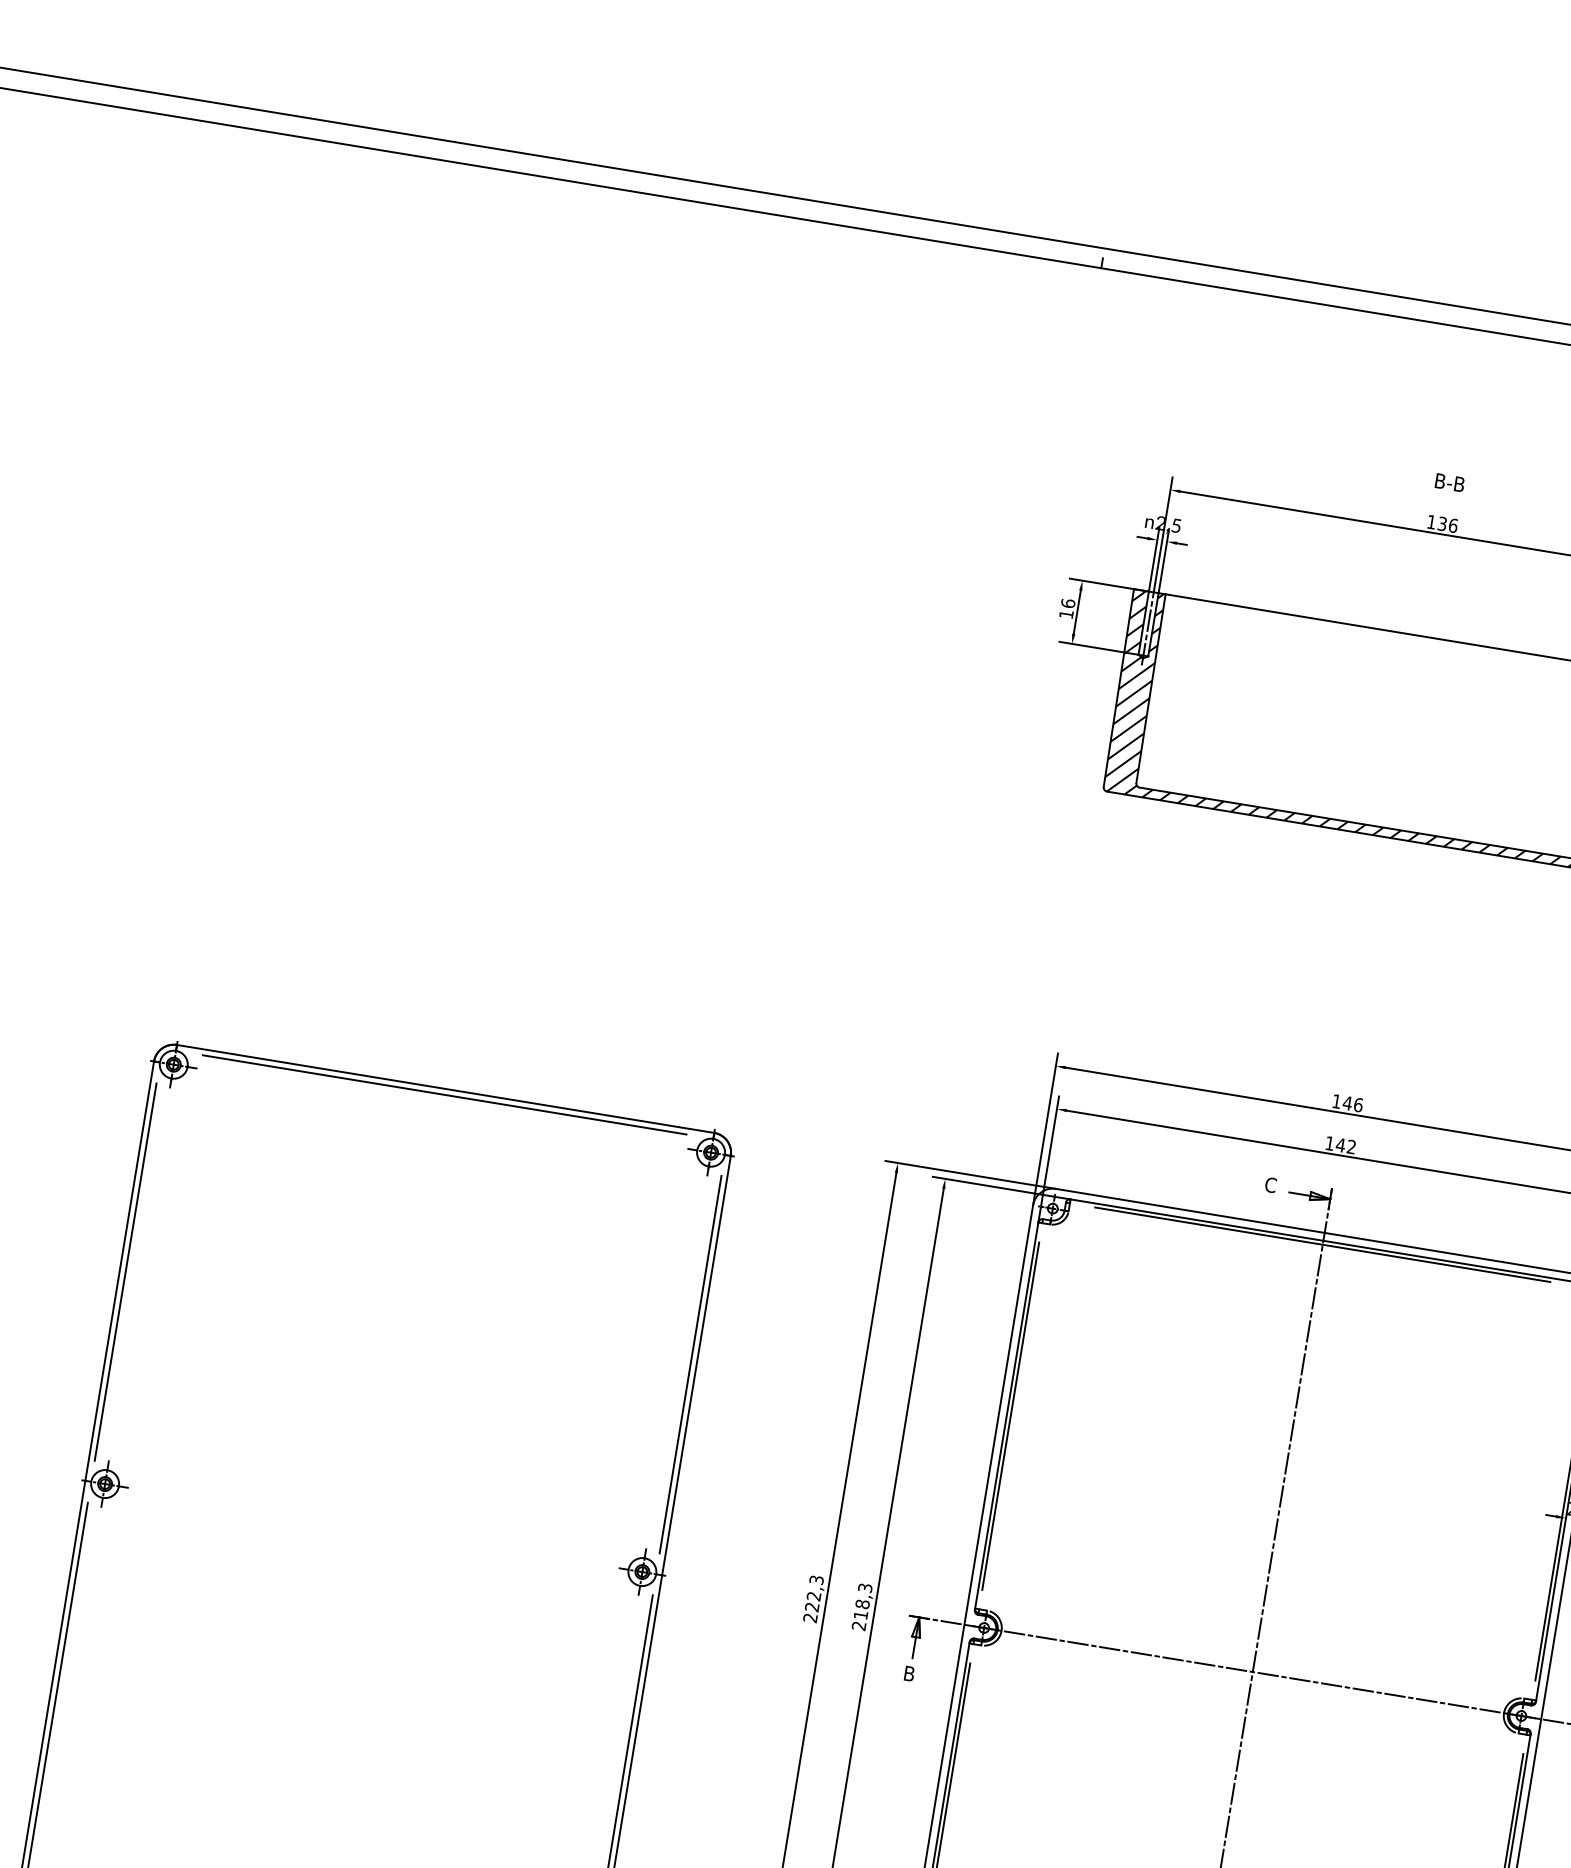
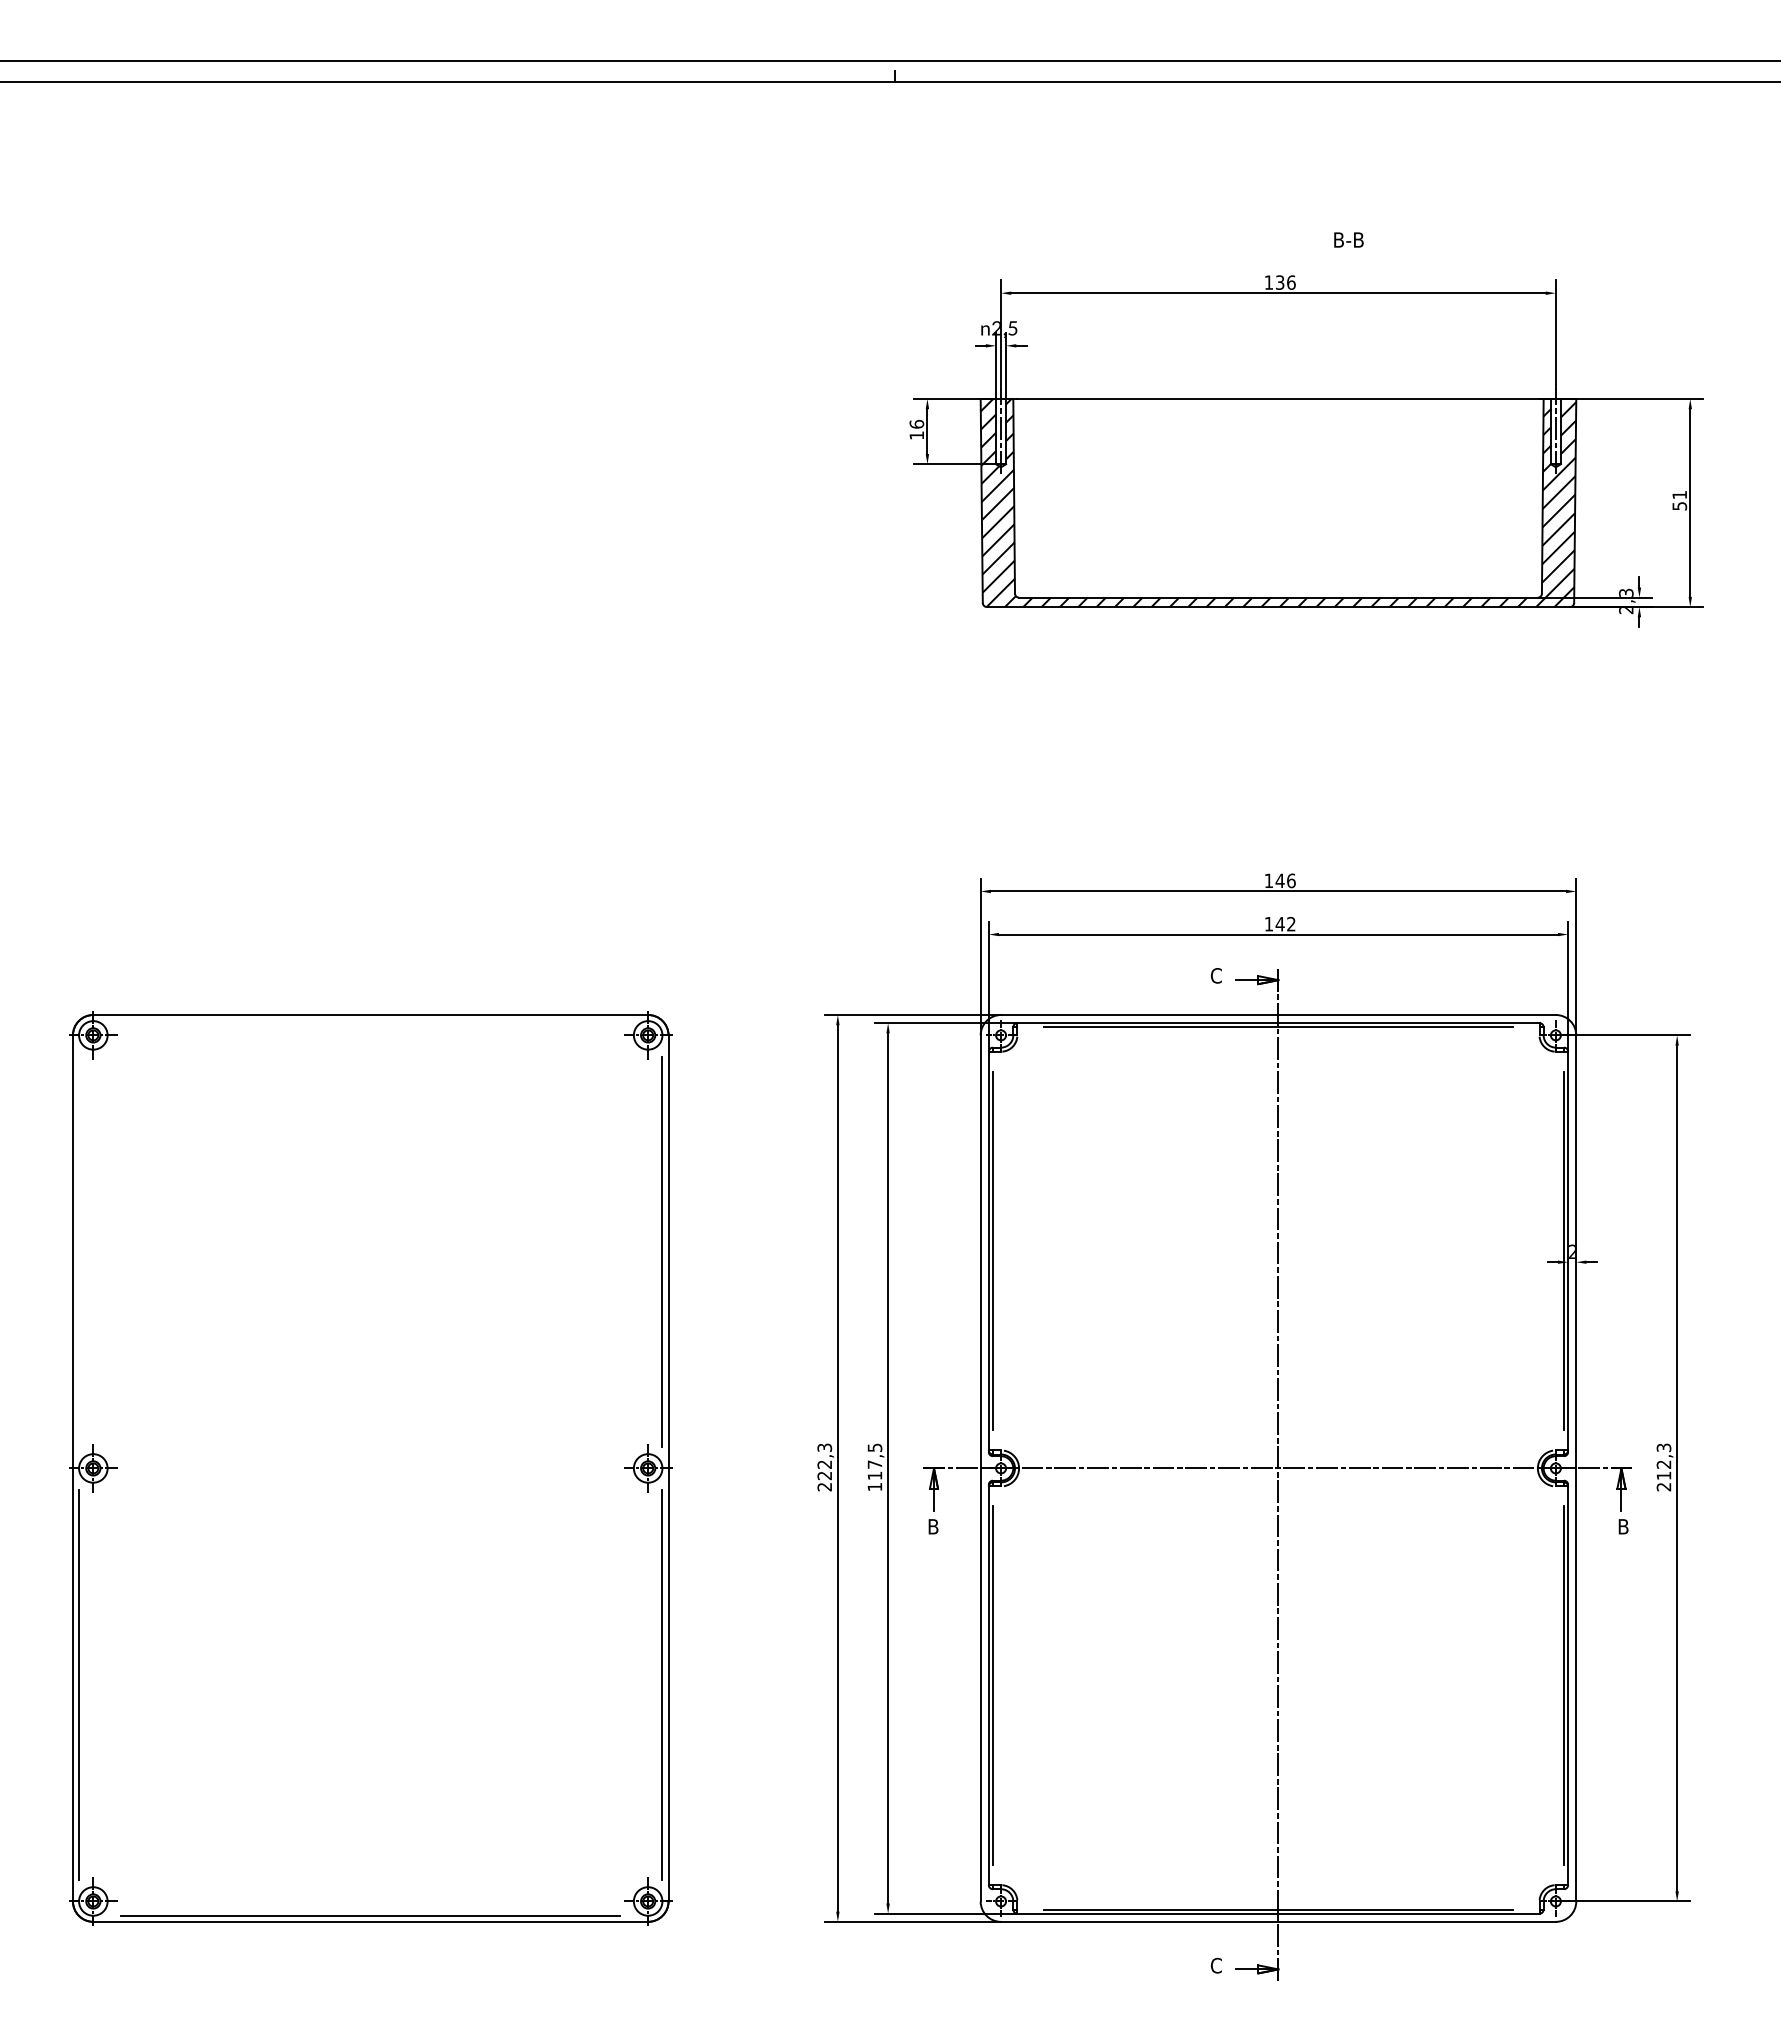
text: (1449, 482) -> (1348, 239), moved
line: (444, 1095) -> (370, 1021), removed
line: (126, 1271) -> (79, 1251), removed
text: (861, 1607) -> (874, 1467), 218,3 -> 117,5

